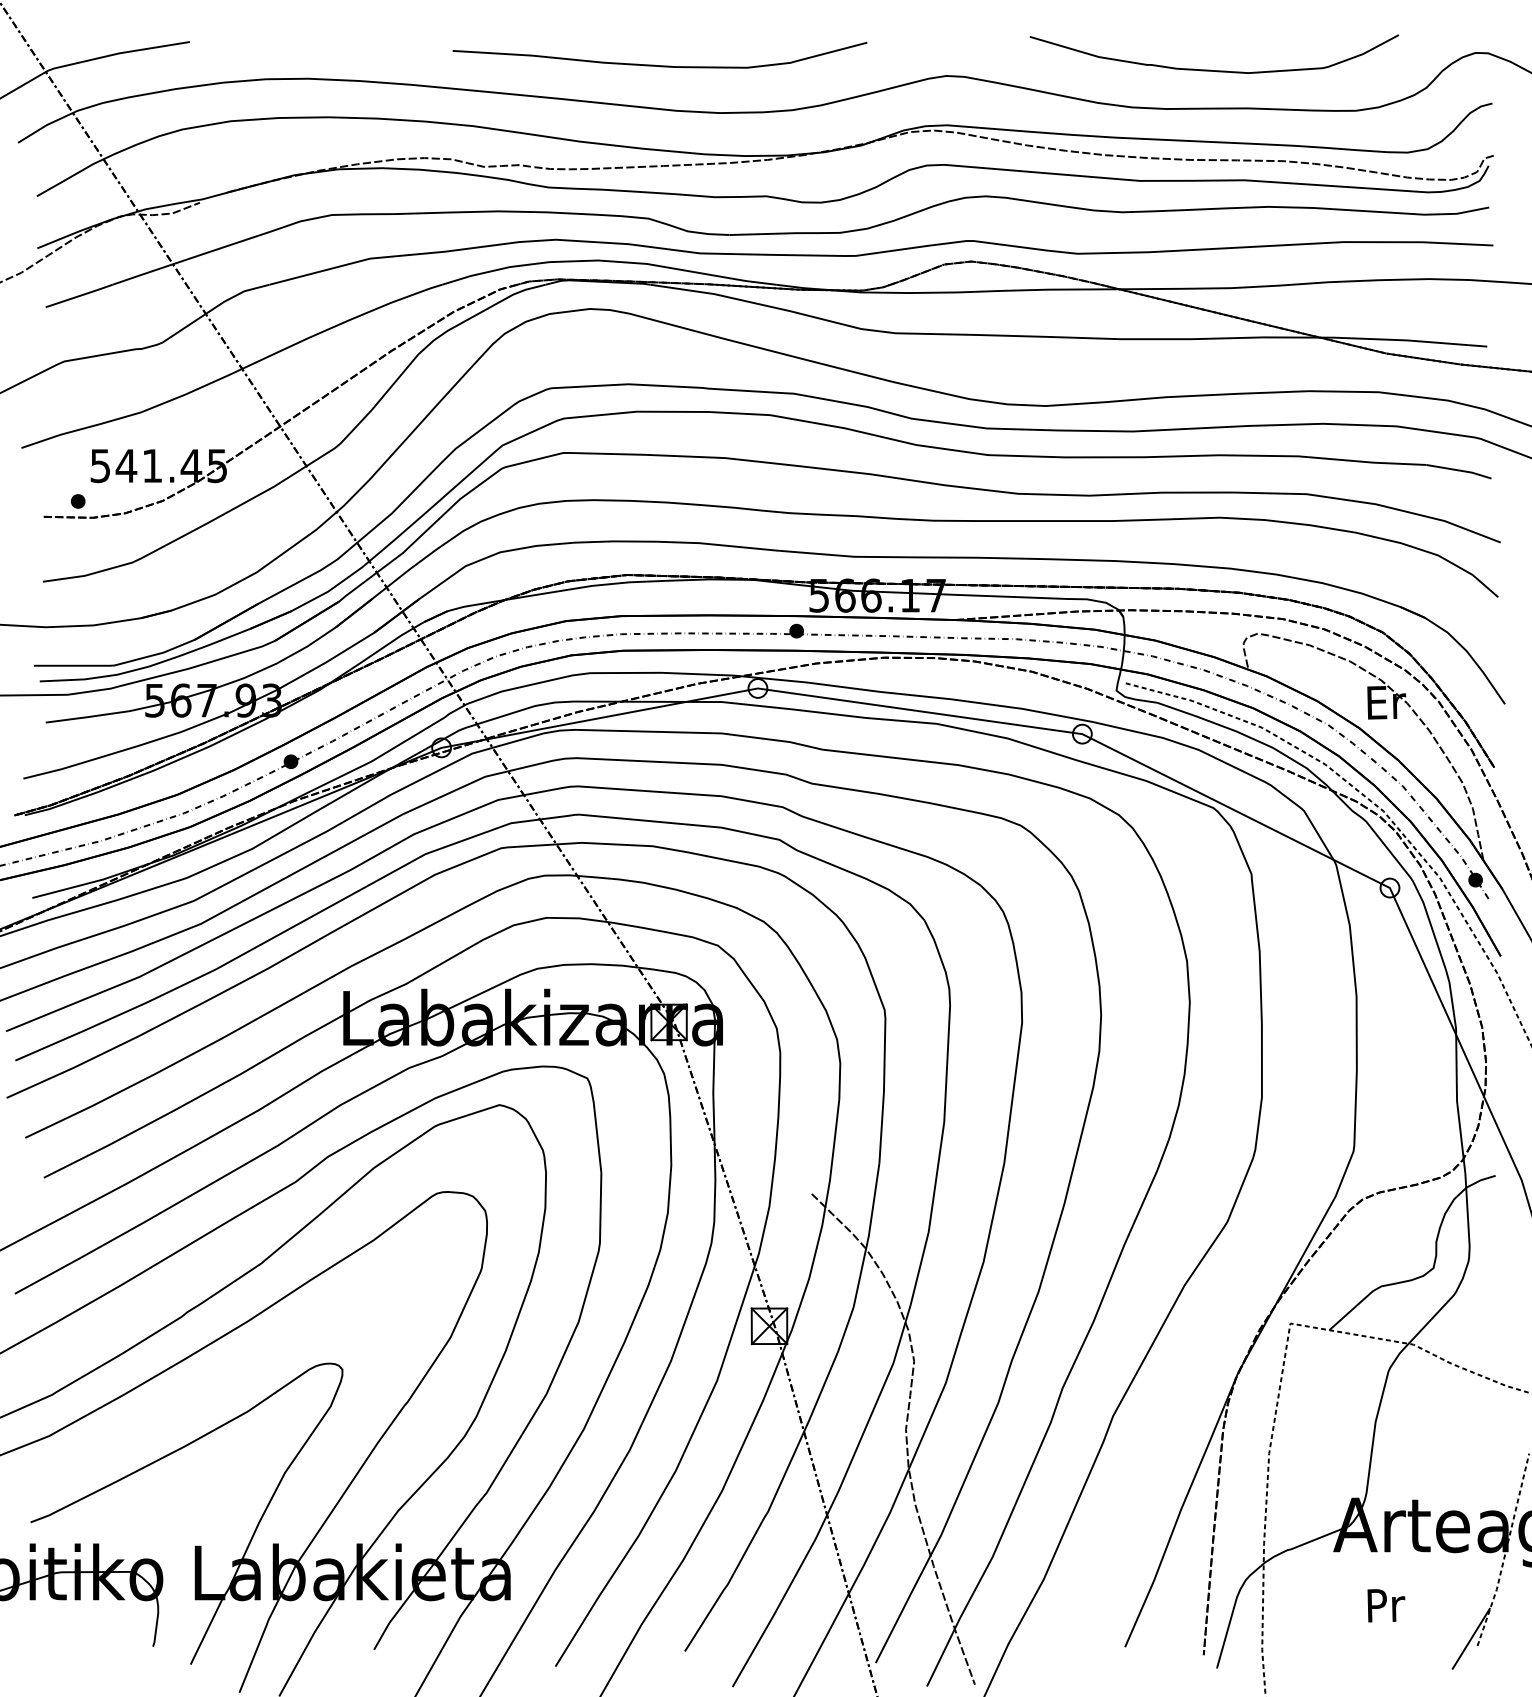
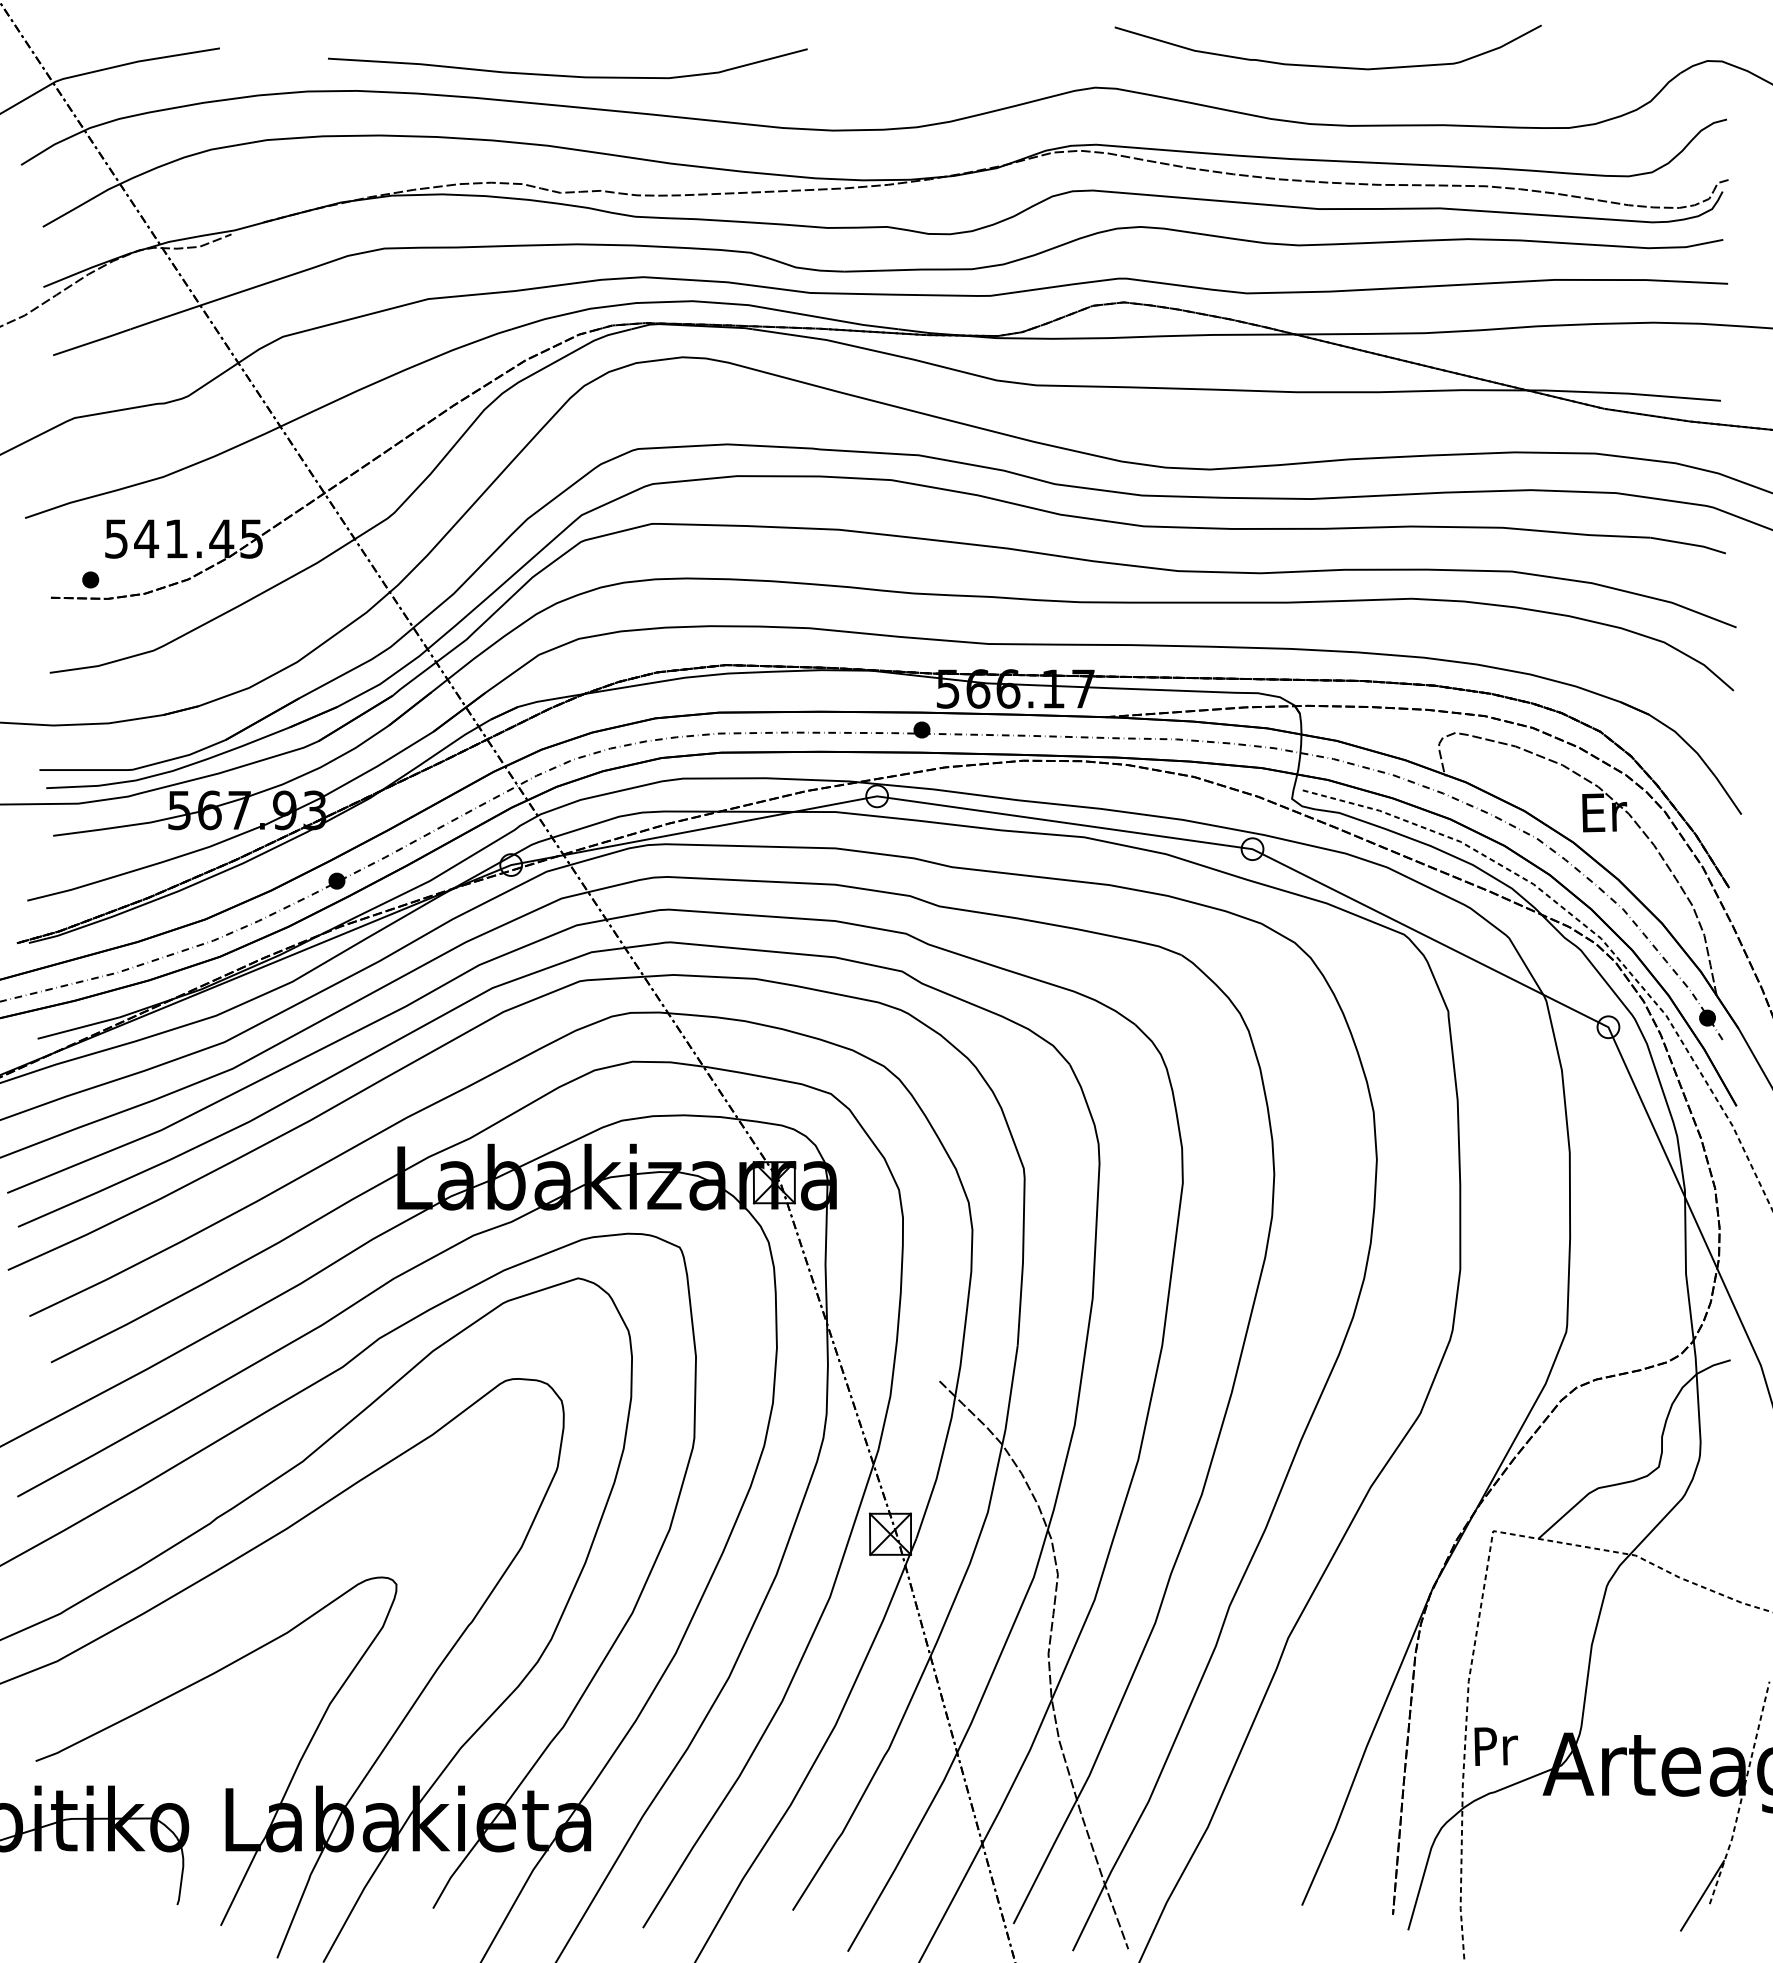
curve: (659, 65) -> (567, 75), moved
curve: (1211, 69) -> (1325, 65), moved
text: (1385, 1605) -> (1495, 1746), moved

